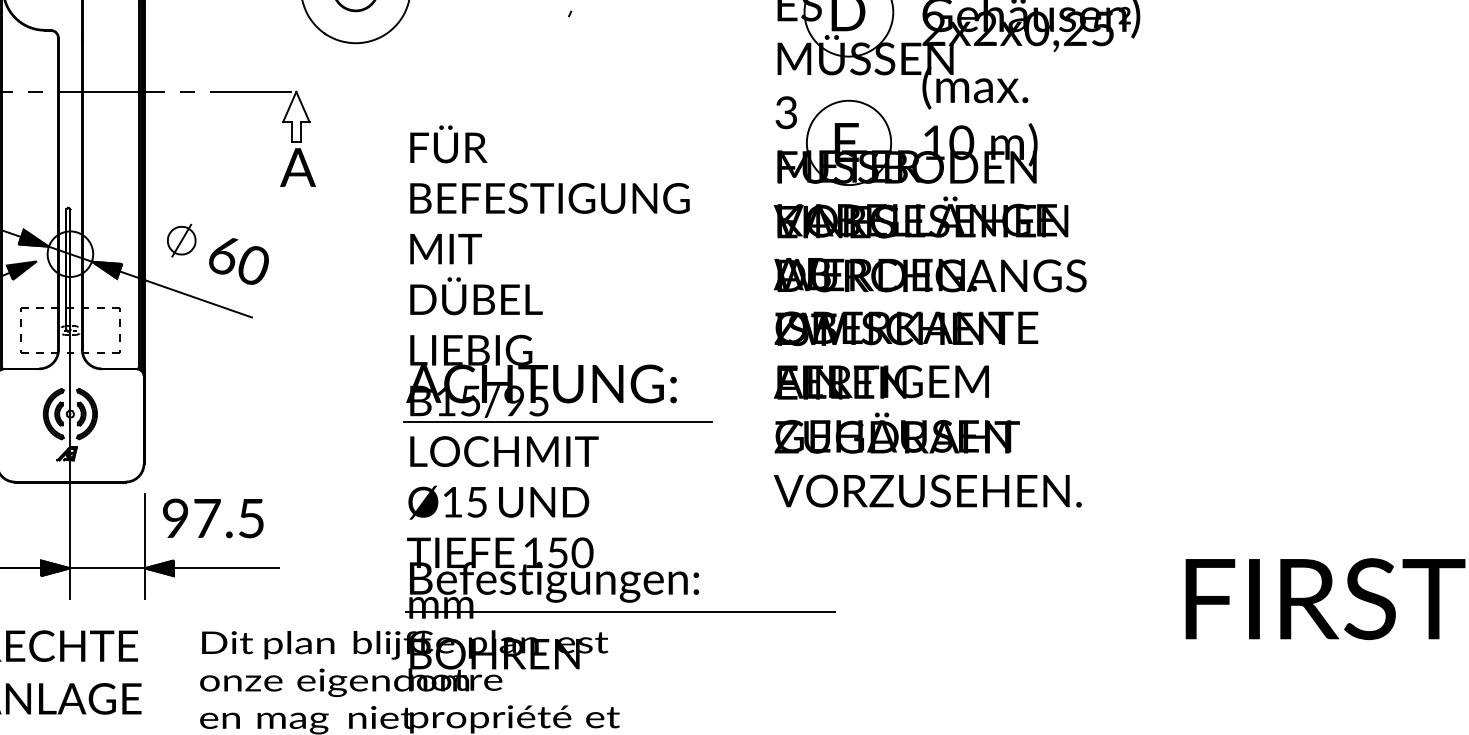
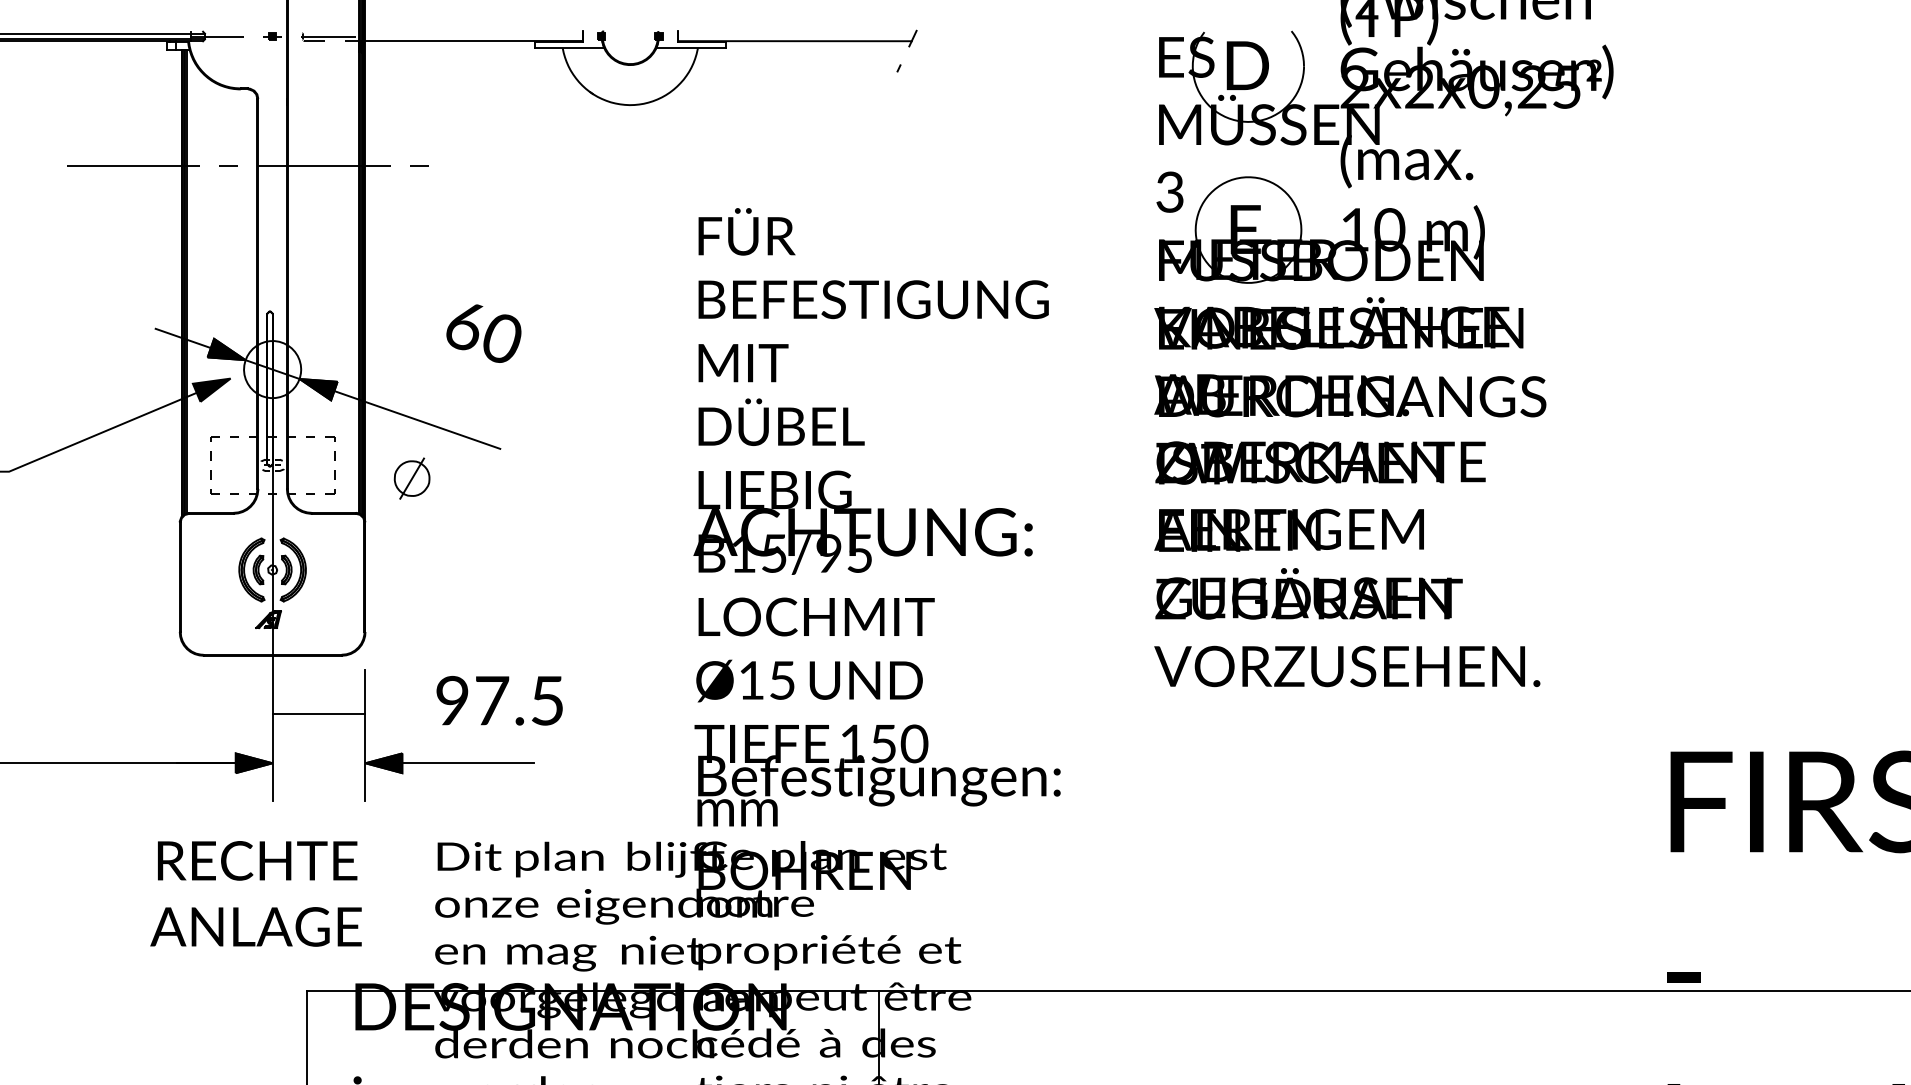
part: (282, 122) -> (538, 204), removed
part: (181, 240) -> (411, 478), moved
text: (238, 261) -> (483, 333), moved
line: (557, 421) -> (883, 579), removed
text: (213, 518) -> (499, 700), moved
line: (107, 568) -> (318, 714), moved
line: (620, 611) -> (961, 817), removed

